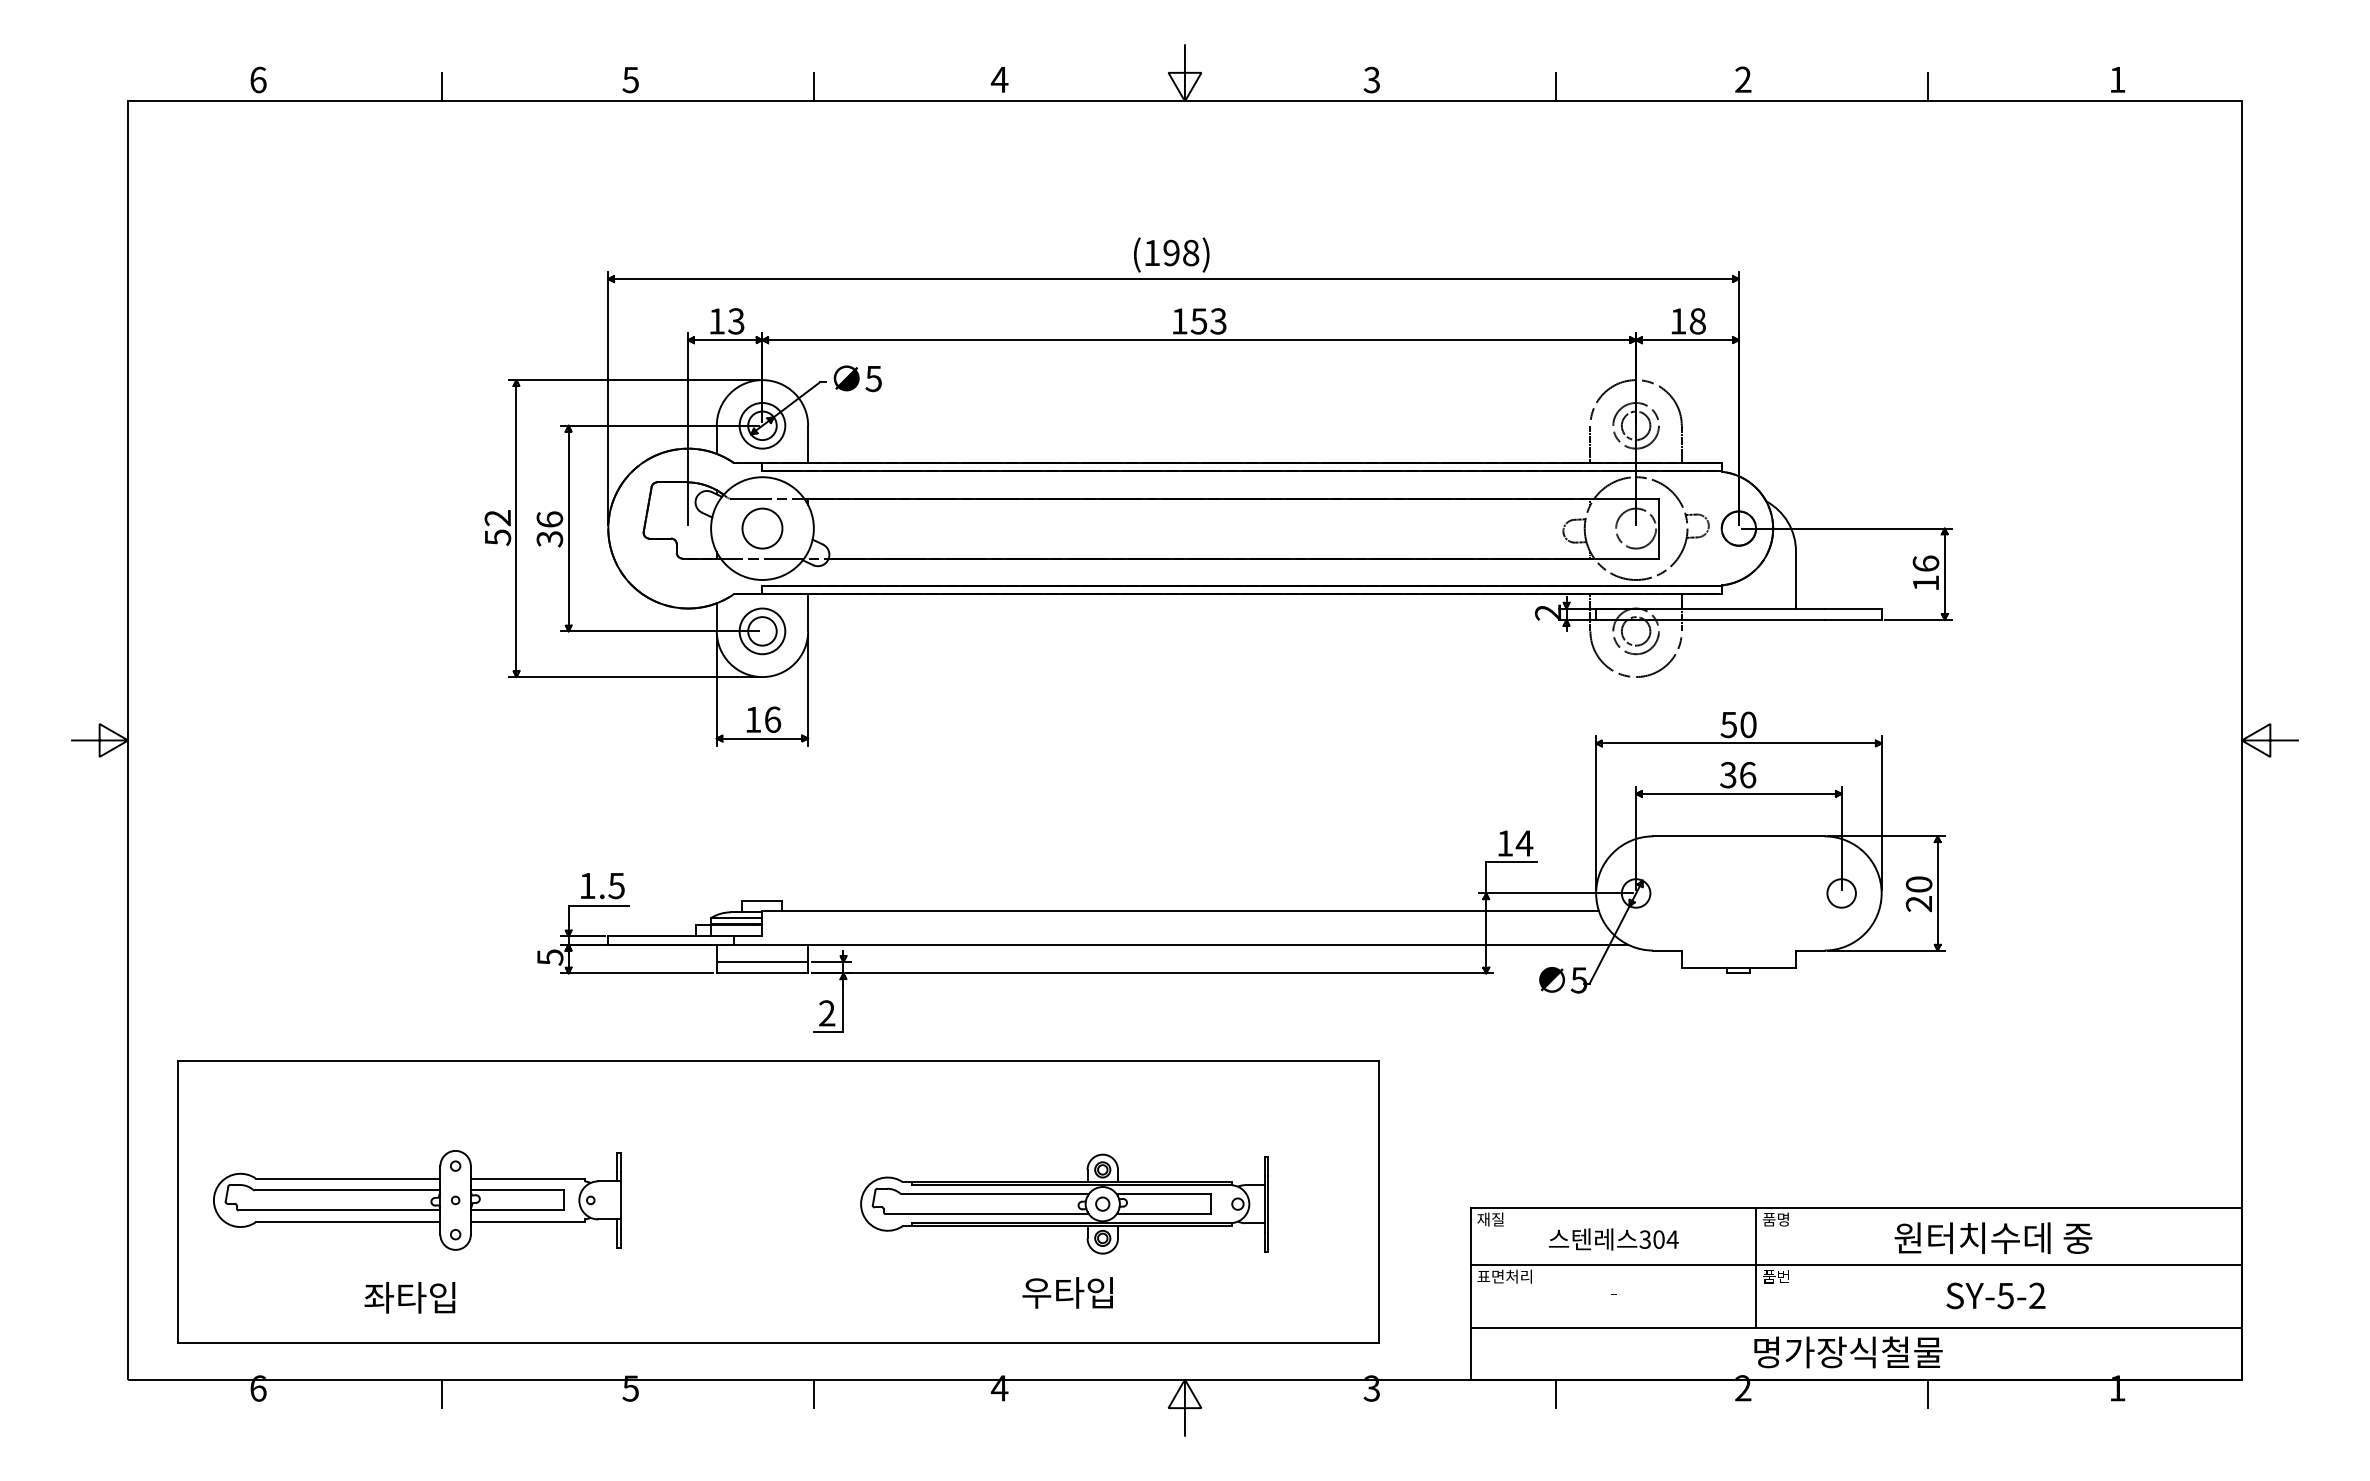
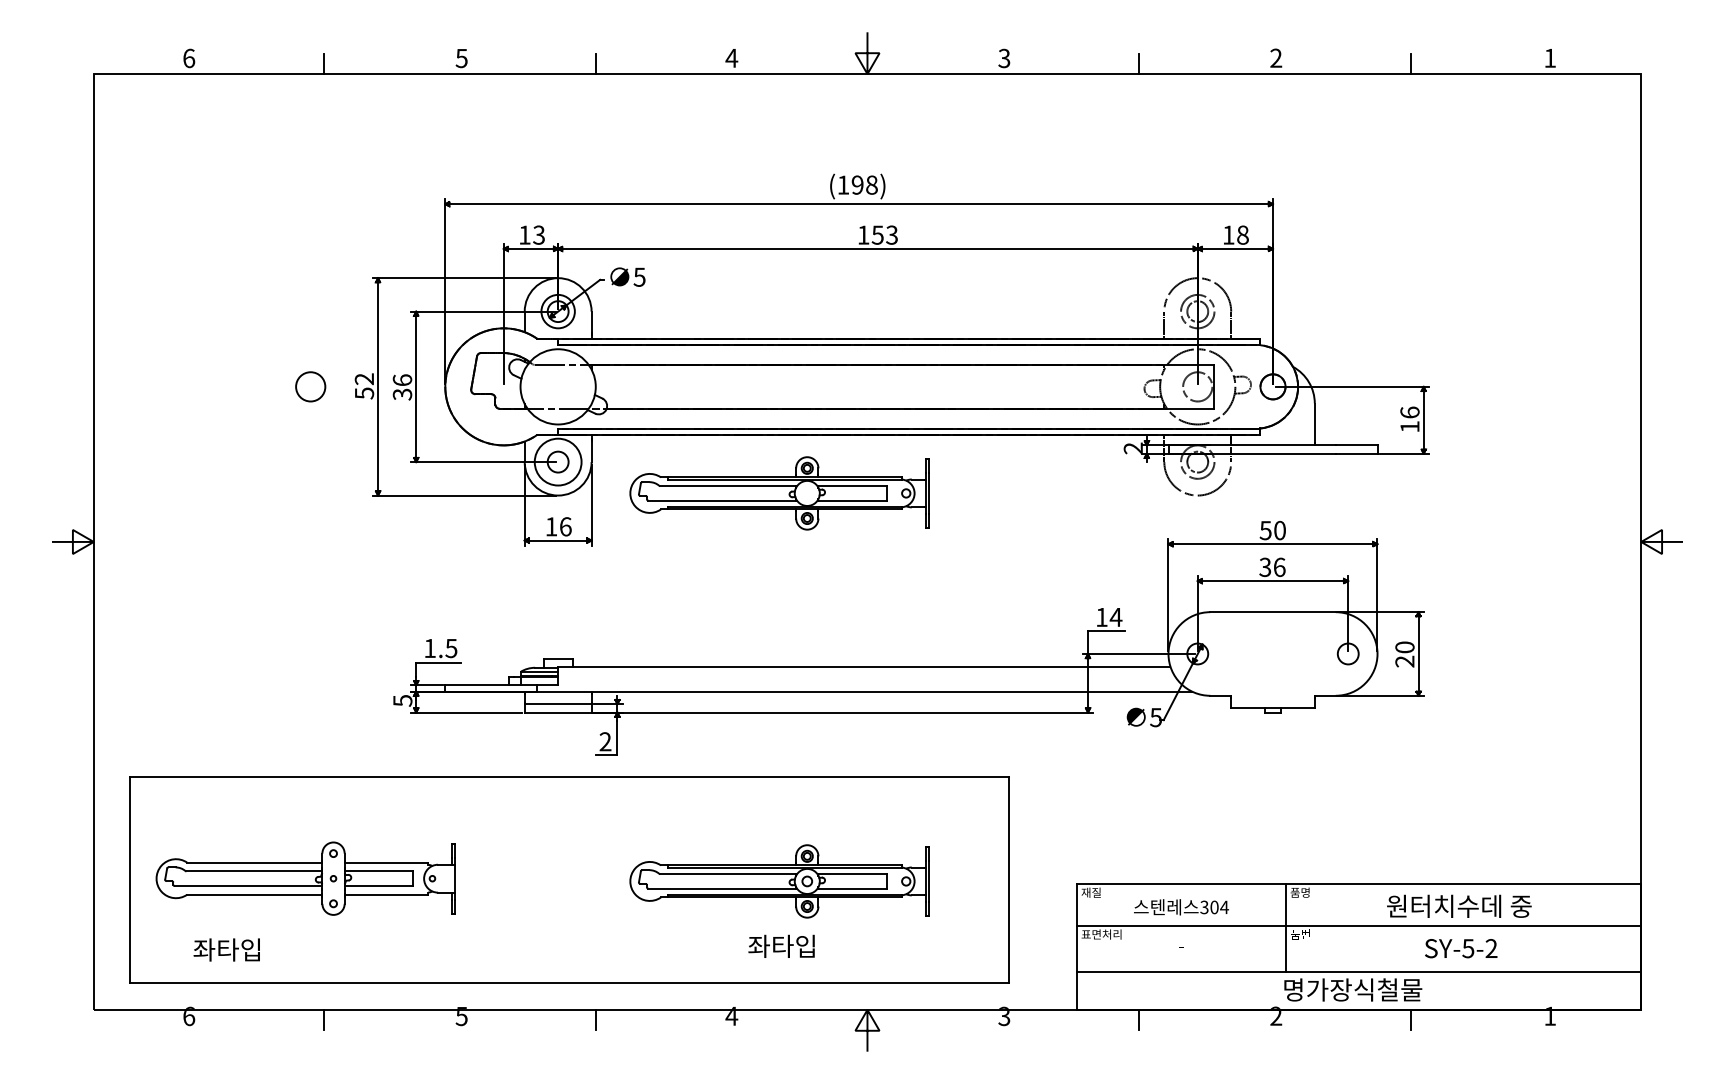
circle: (762, 528) -> (310, 386), moved
circle: (762, 631) -> (558, 462), size x1.4
part: (1064, 673) -> (779, 492), added
text: (1036, 1292) -> (758, 946), 우타입 -> 좌타입
text: (409, 1297) -> (226, 949), moved

